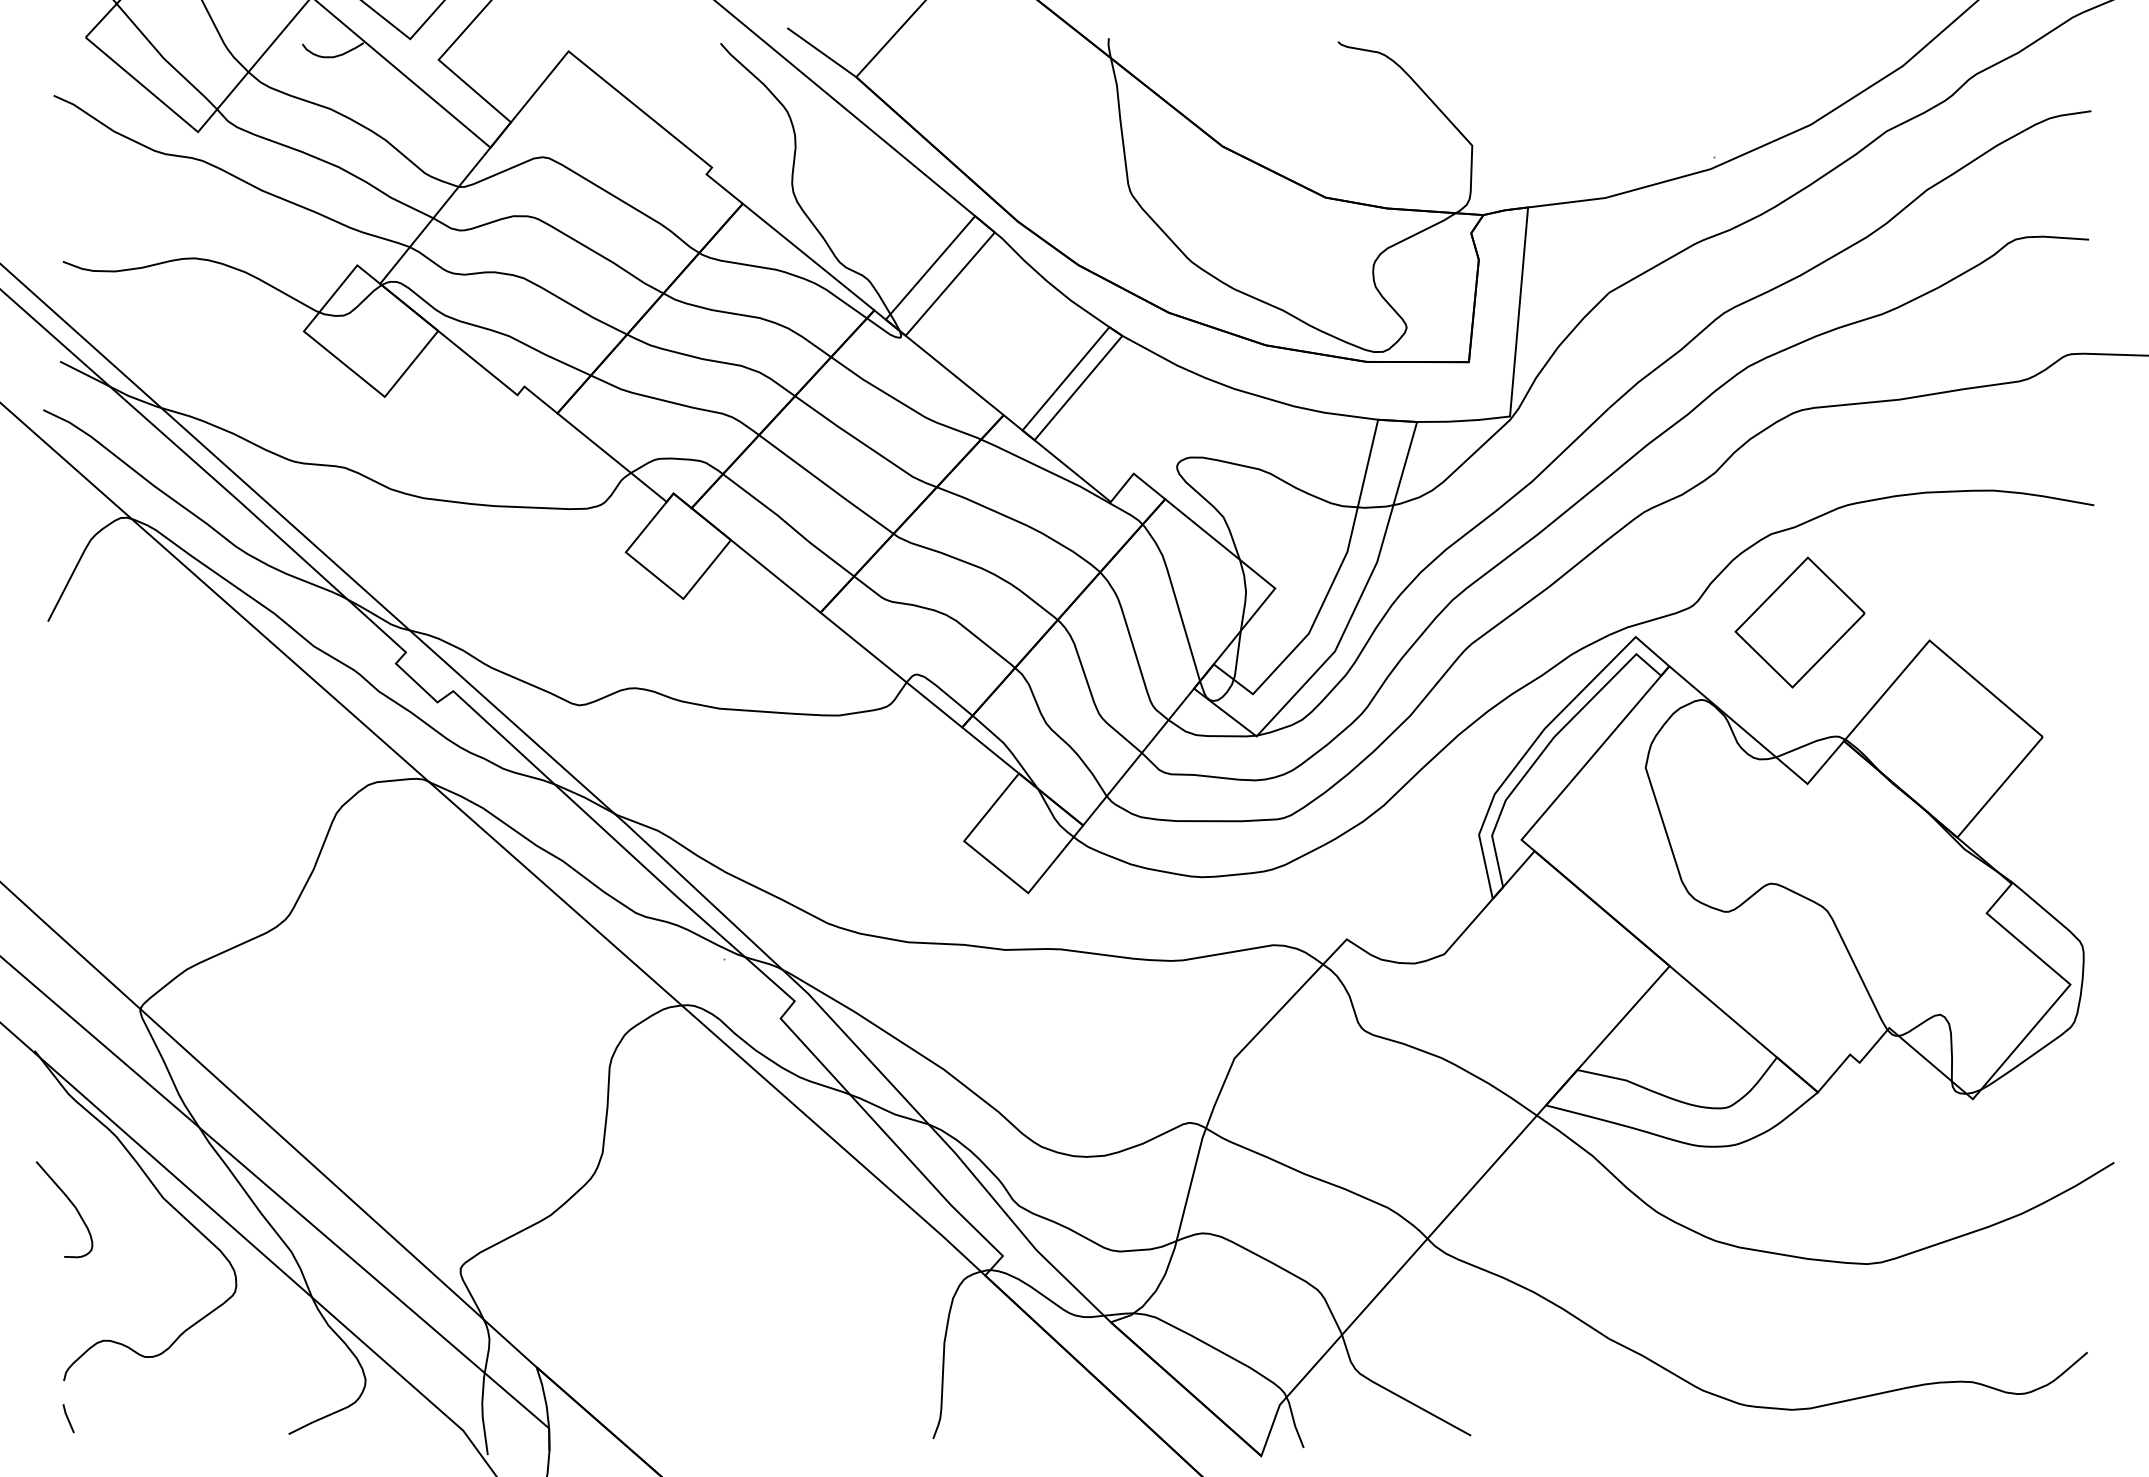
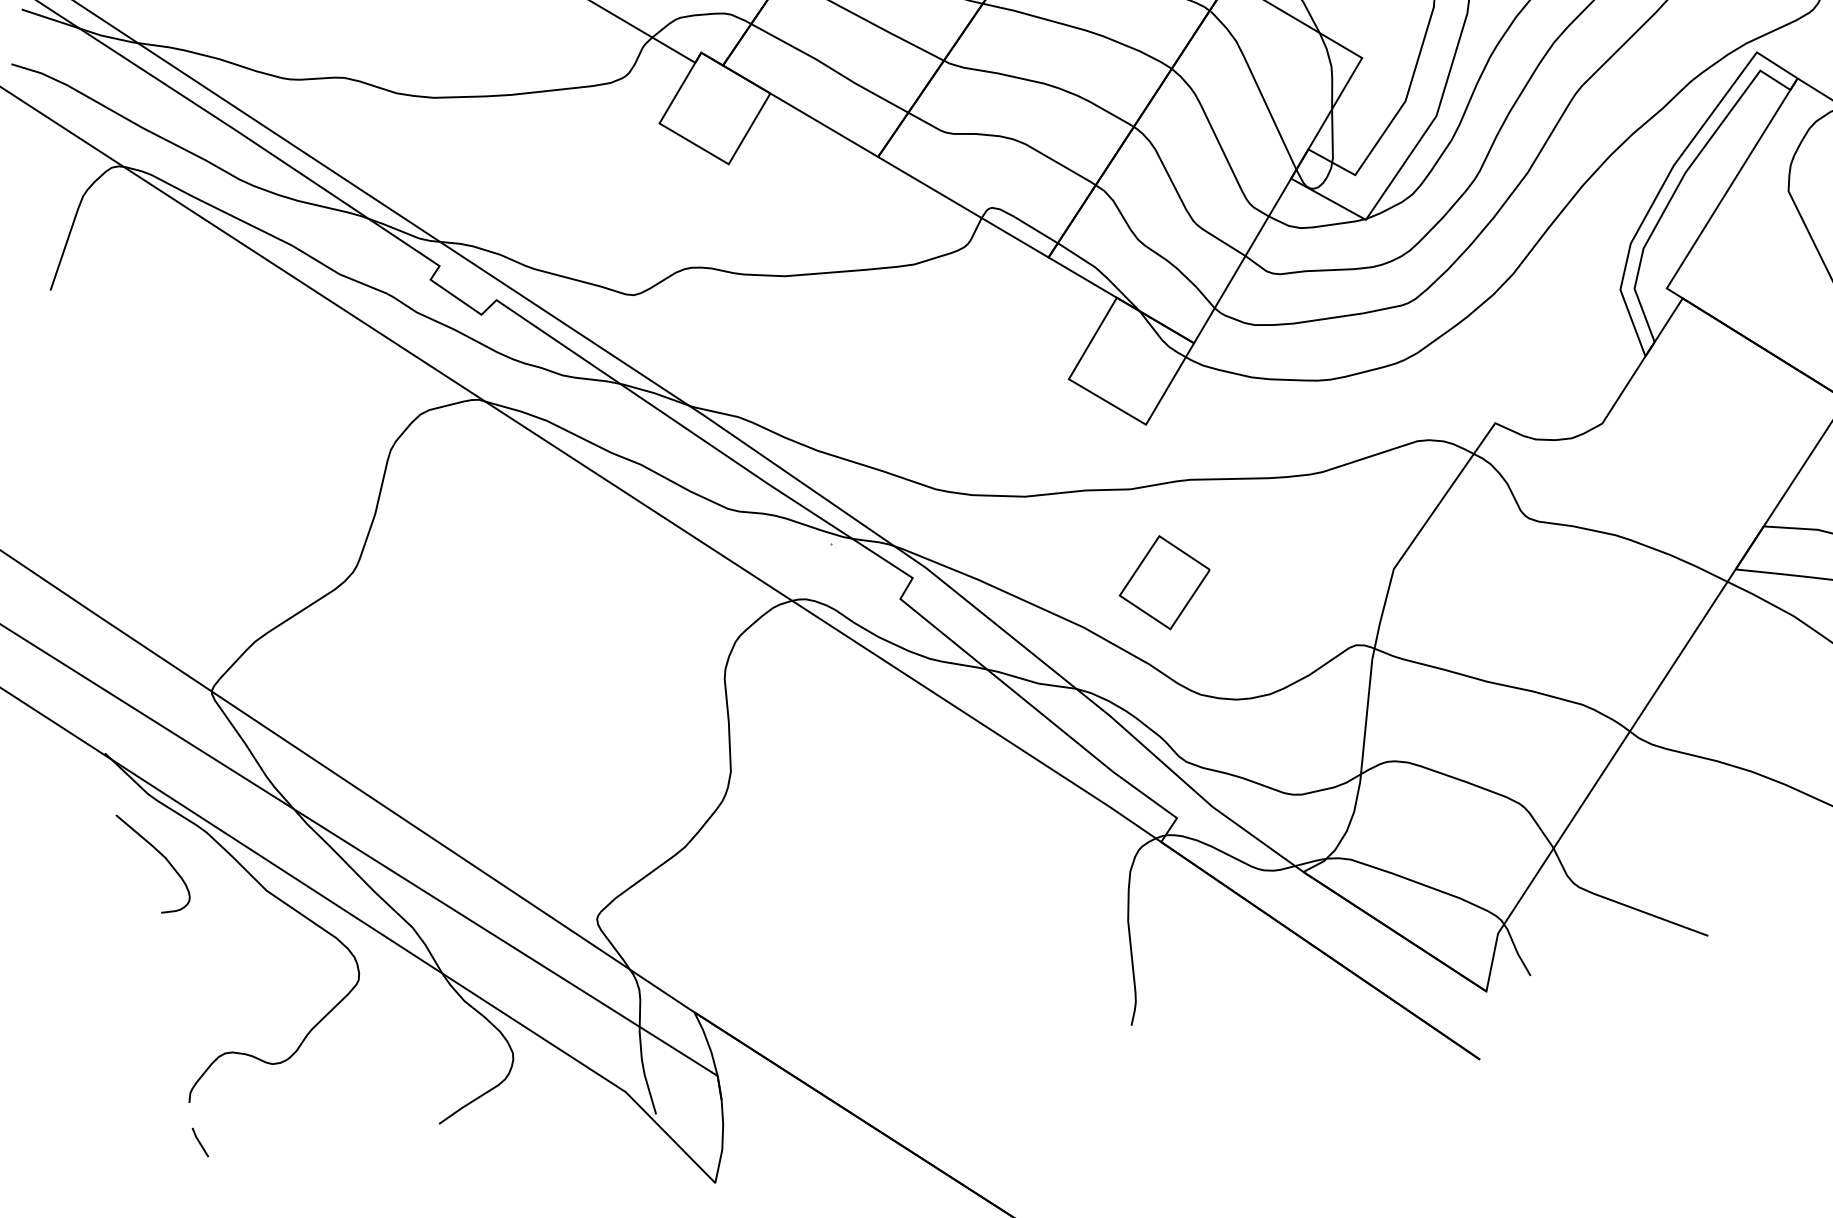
part: (1023, 1039) -> (1164, 582), added
curve: (71, 1204) -> (160, 855), moved

